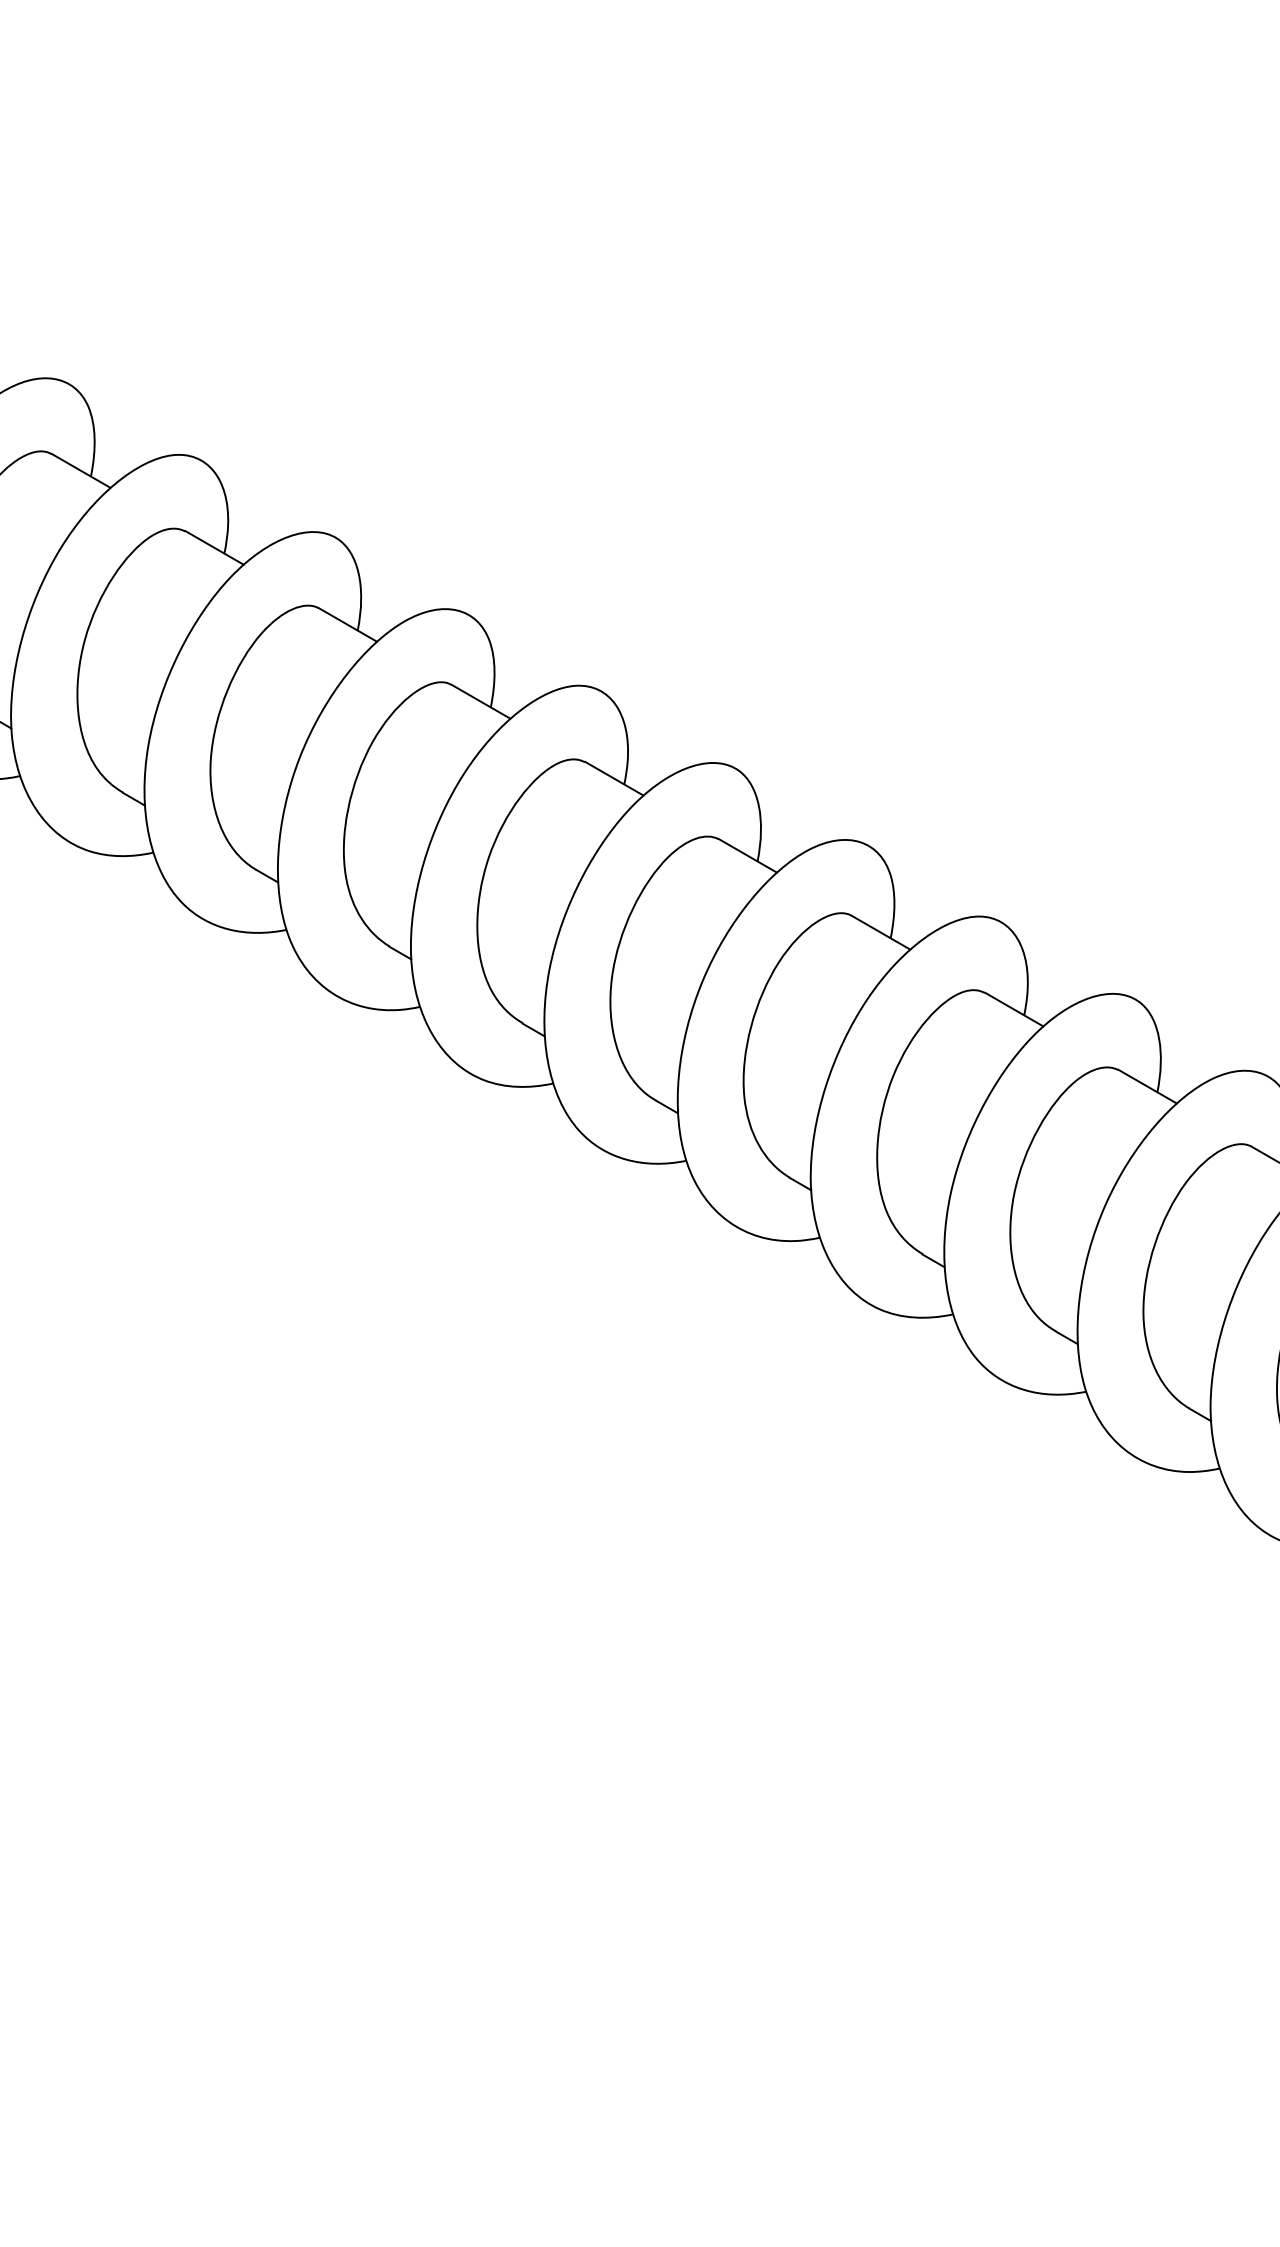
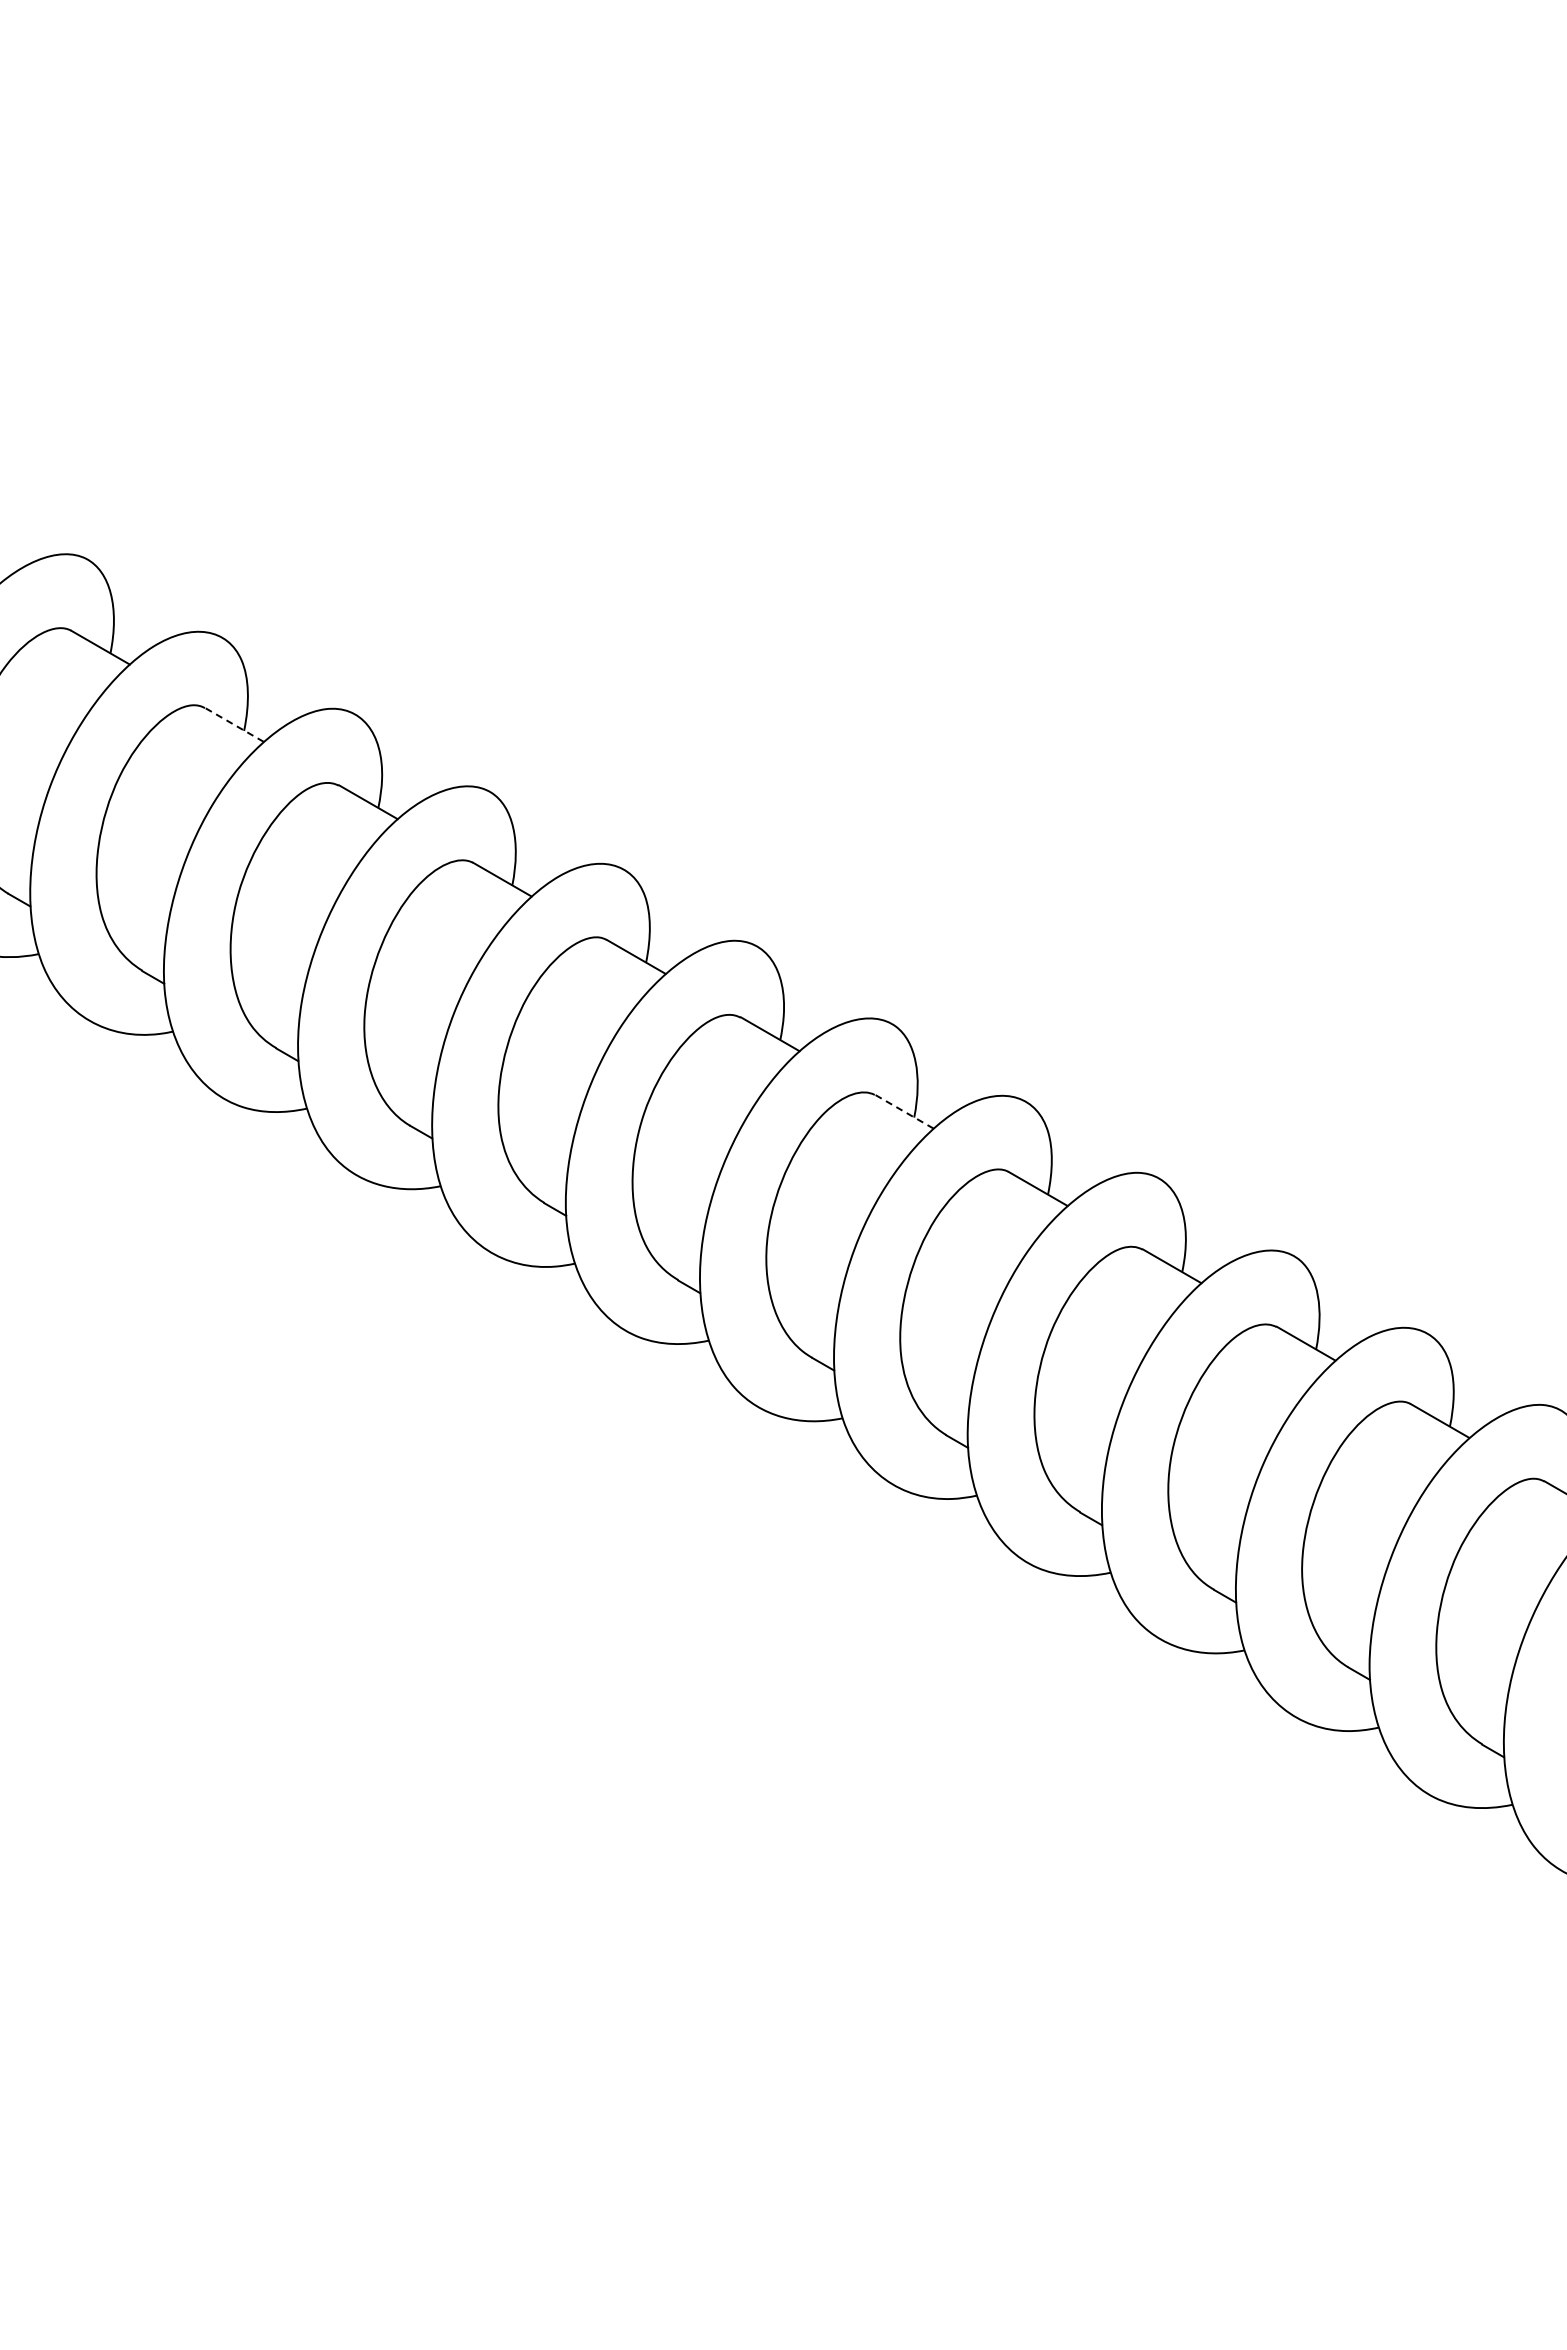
line: (81, 470) -> (234, 724), solid -> dashed
line: (747, 855) -> (904, 1111), solid -> dashed

